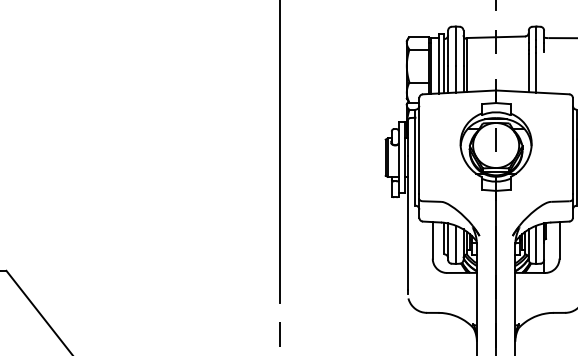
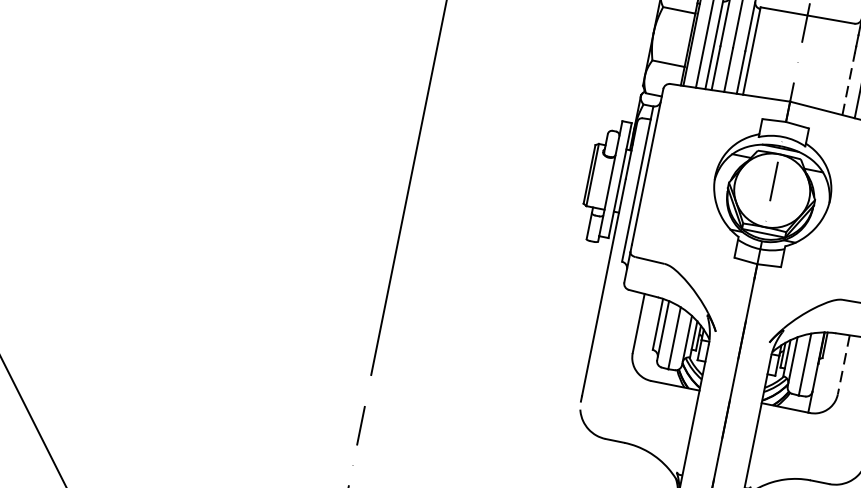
line: (528, 72) -> (848, 83), solid -> dashed
line: (559, 240) -> (843, 365), solid -> dashed

